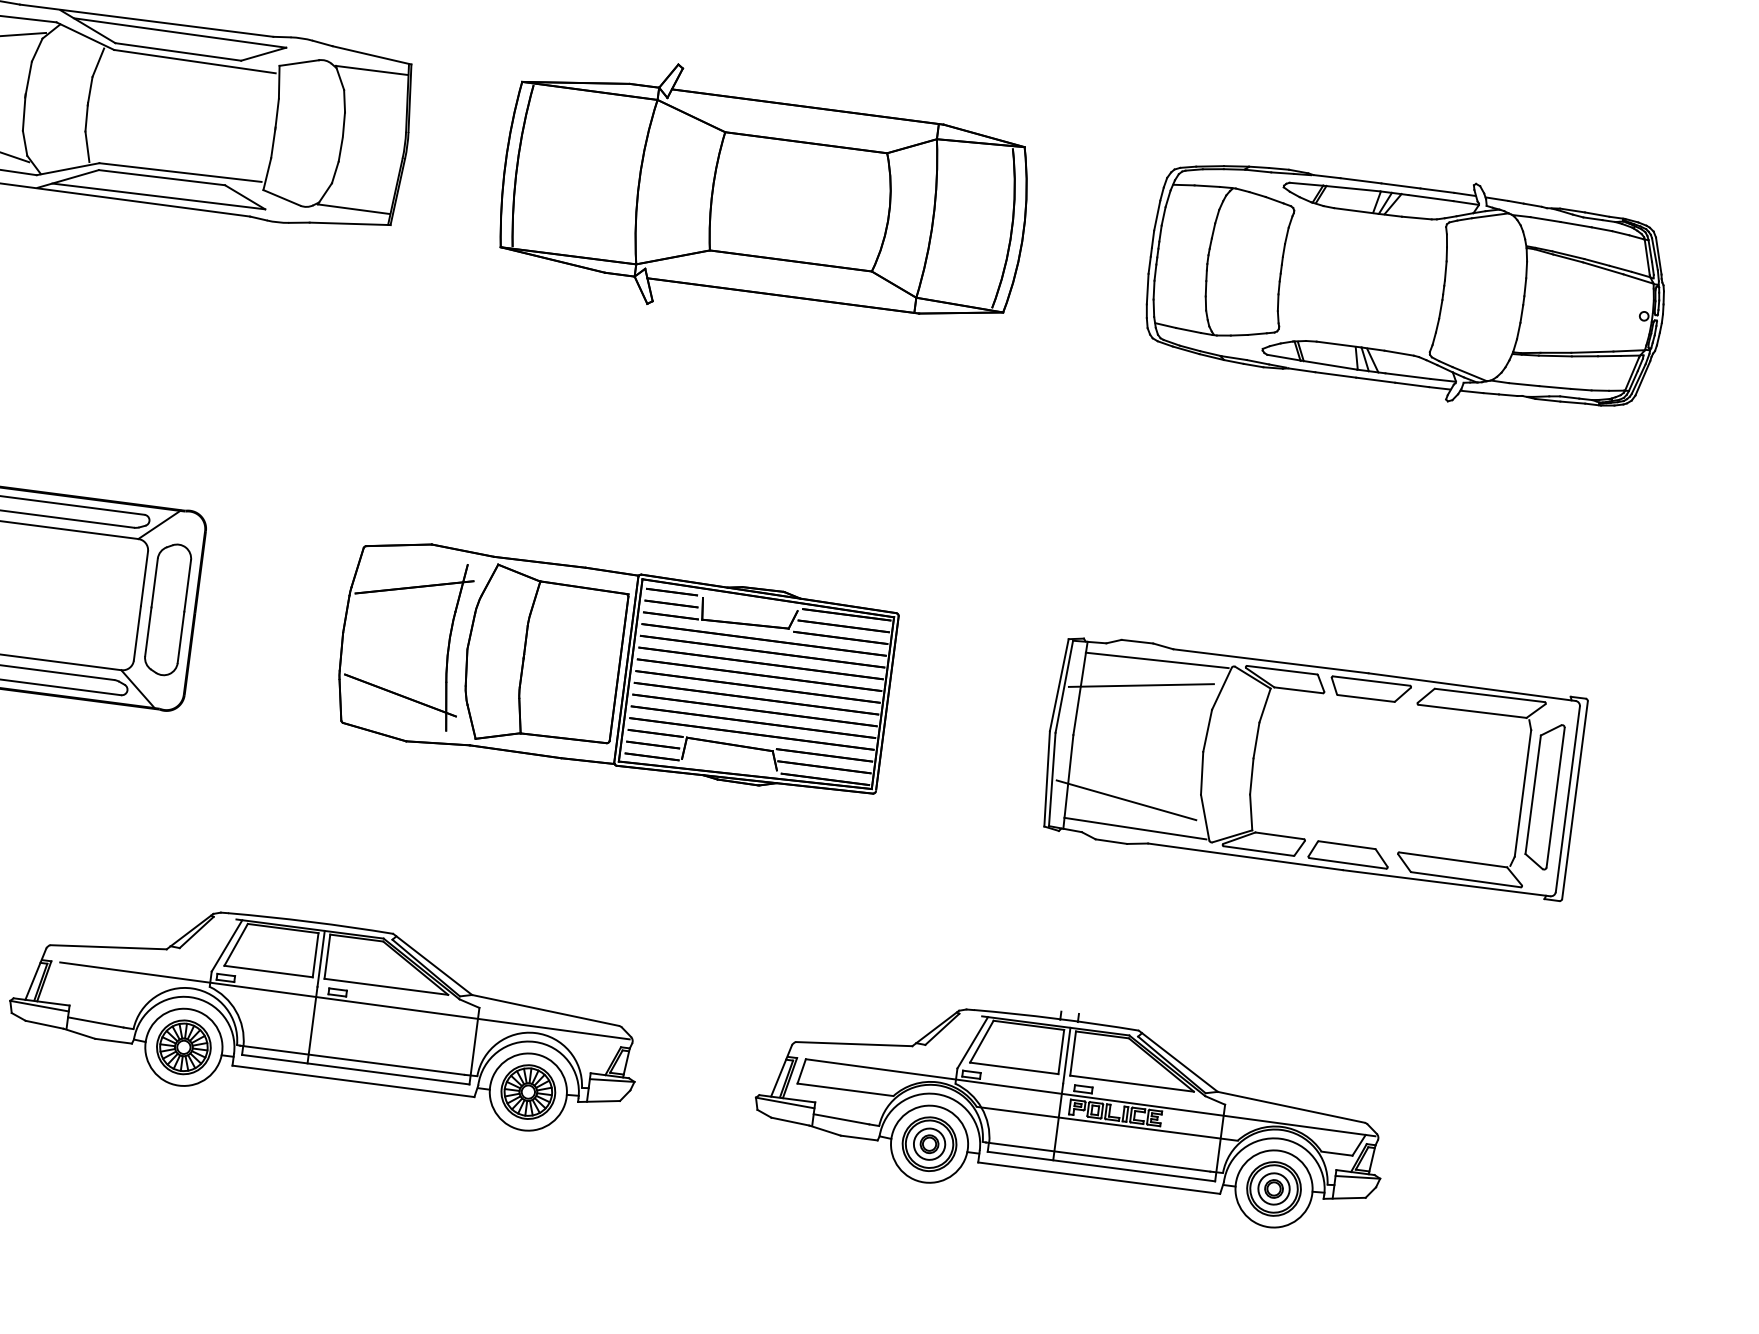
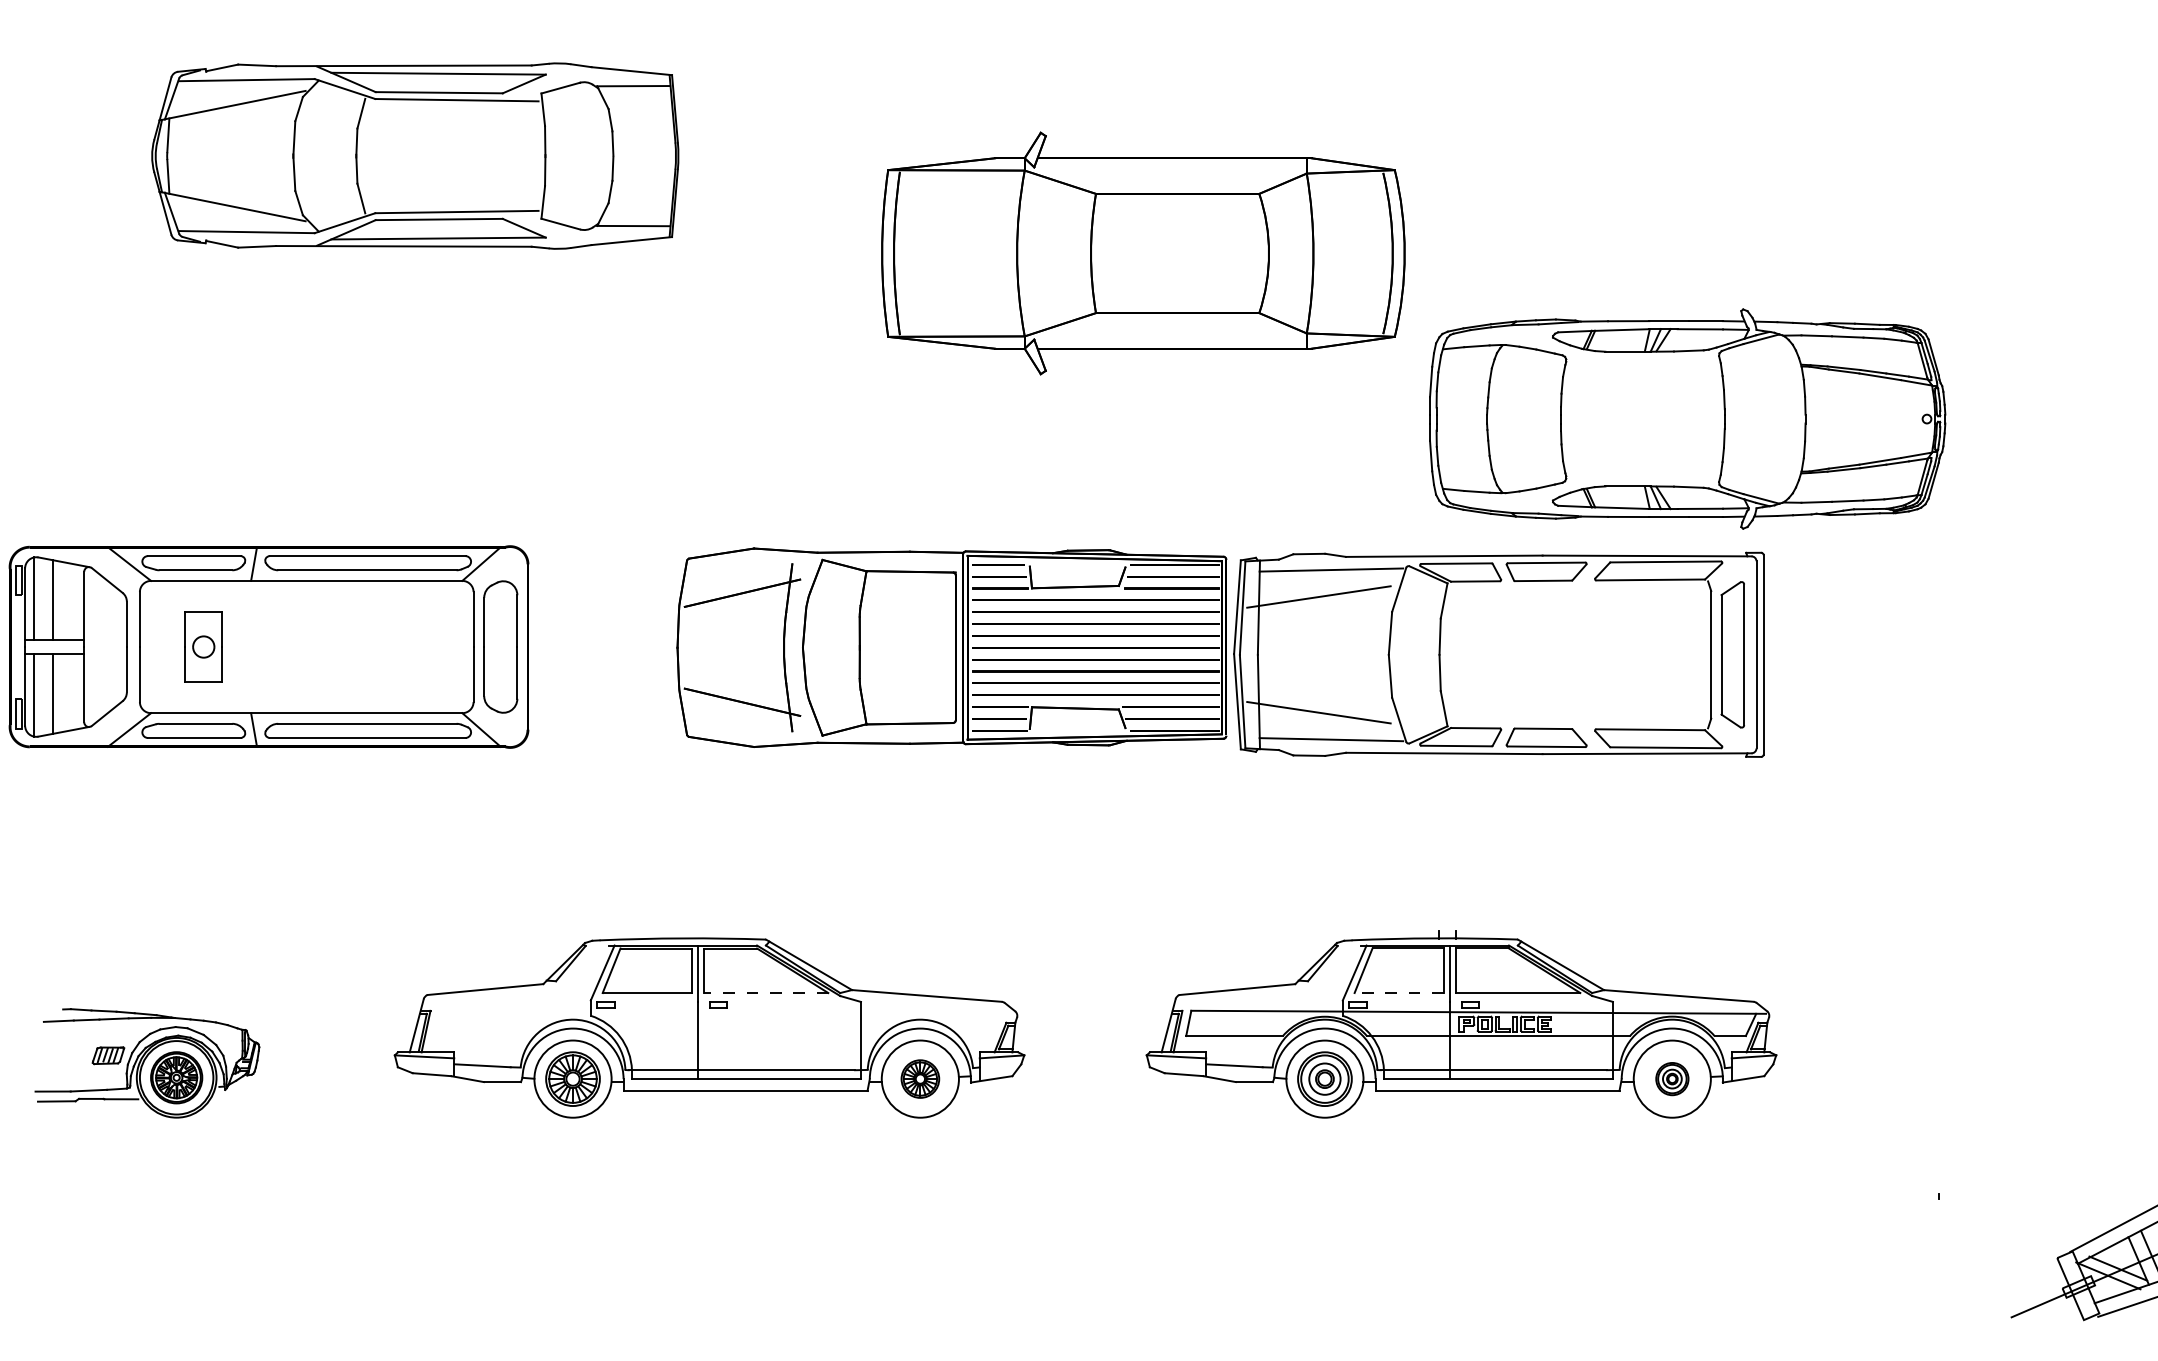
part: (764, 197) -> (1143, 253), moved
part: (1406, 284) -> (1687, 418), moved
part: (1312, 765) -> (1498, 654), moved
line: (385, 987) -> (765, 993), solid -> dashed
line: (344, 1000) -> (726, 1011), removed
line: (1014, 1068) -> (1399, 993), solid -> dashed
part: (528, 1091) -> (920, 1078), size x0.7
part: (1274, 1188) -> (1672, 1078), size x0.6

